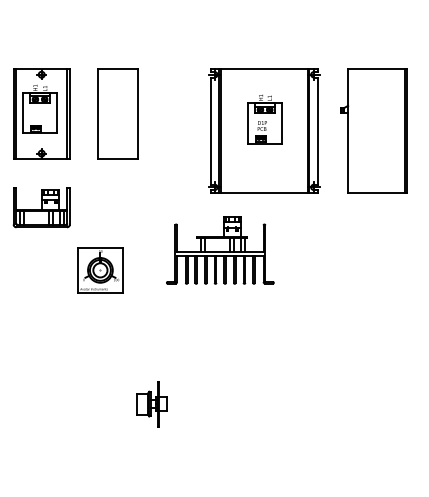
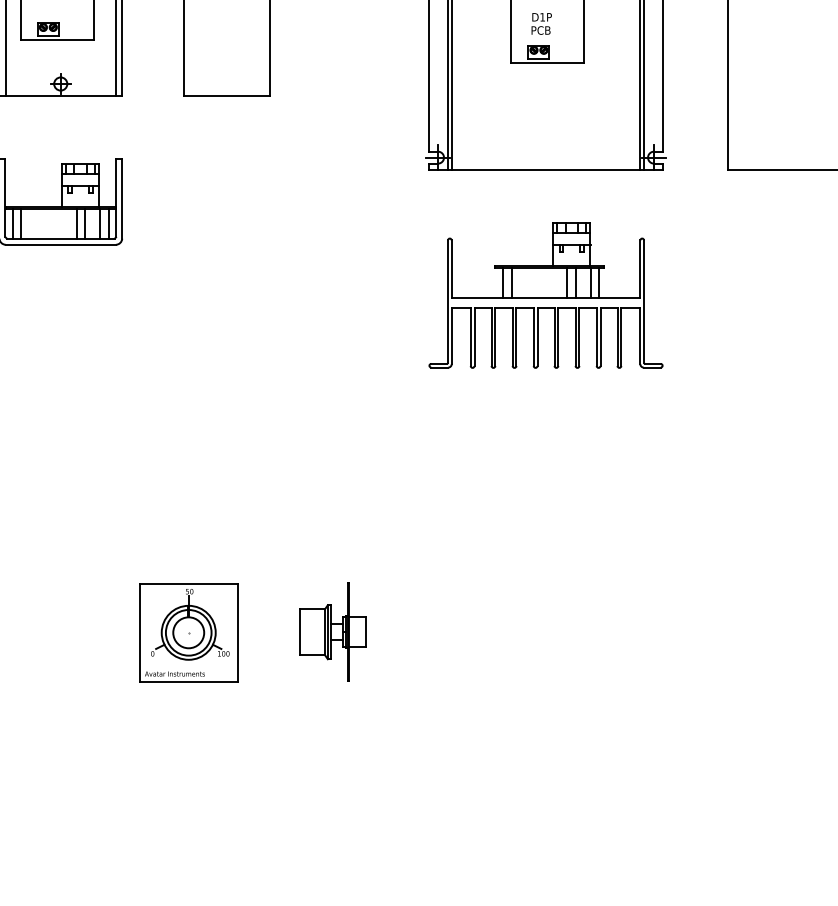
part: (220, 250) -> (546, 295), moved
part: (100, 270) -> (188, 633), moved
part: (151, 404) -> (332, 633), moved

